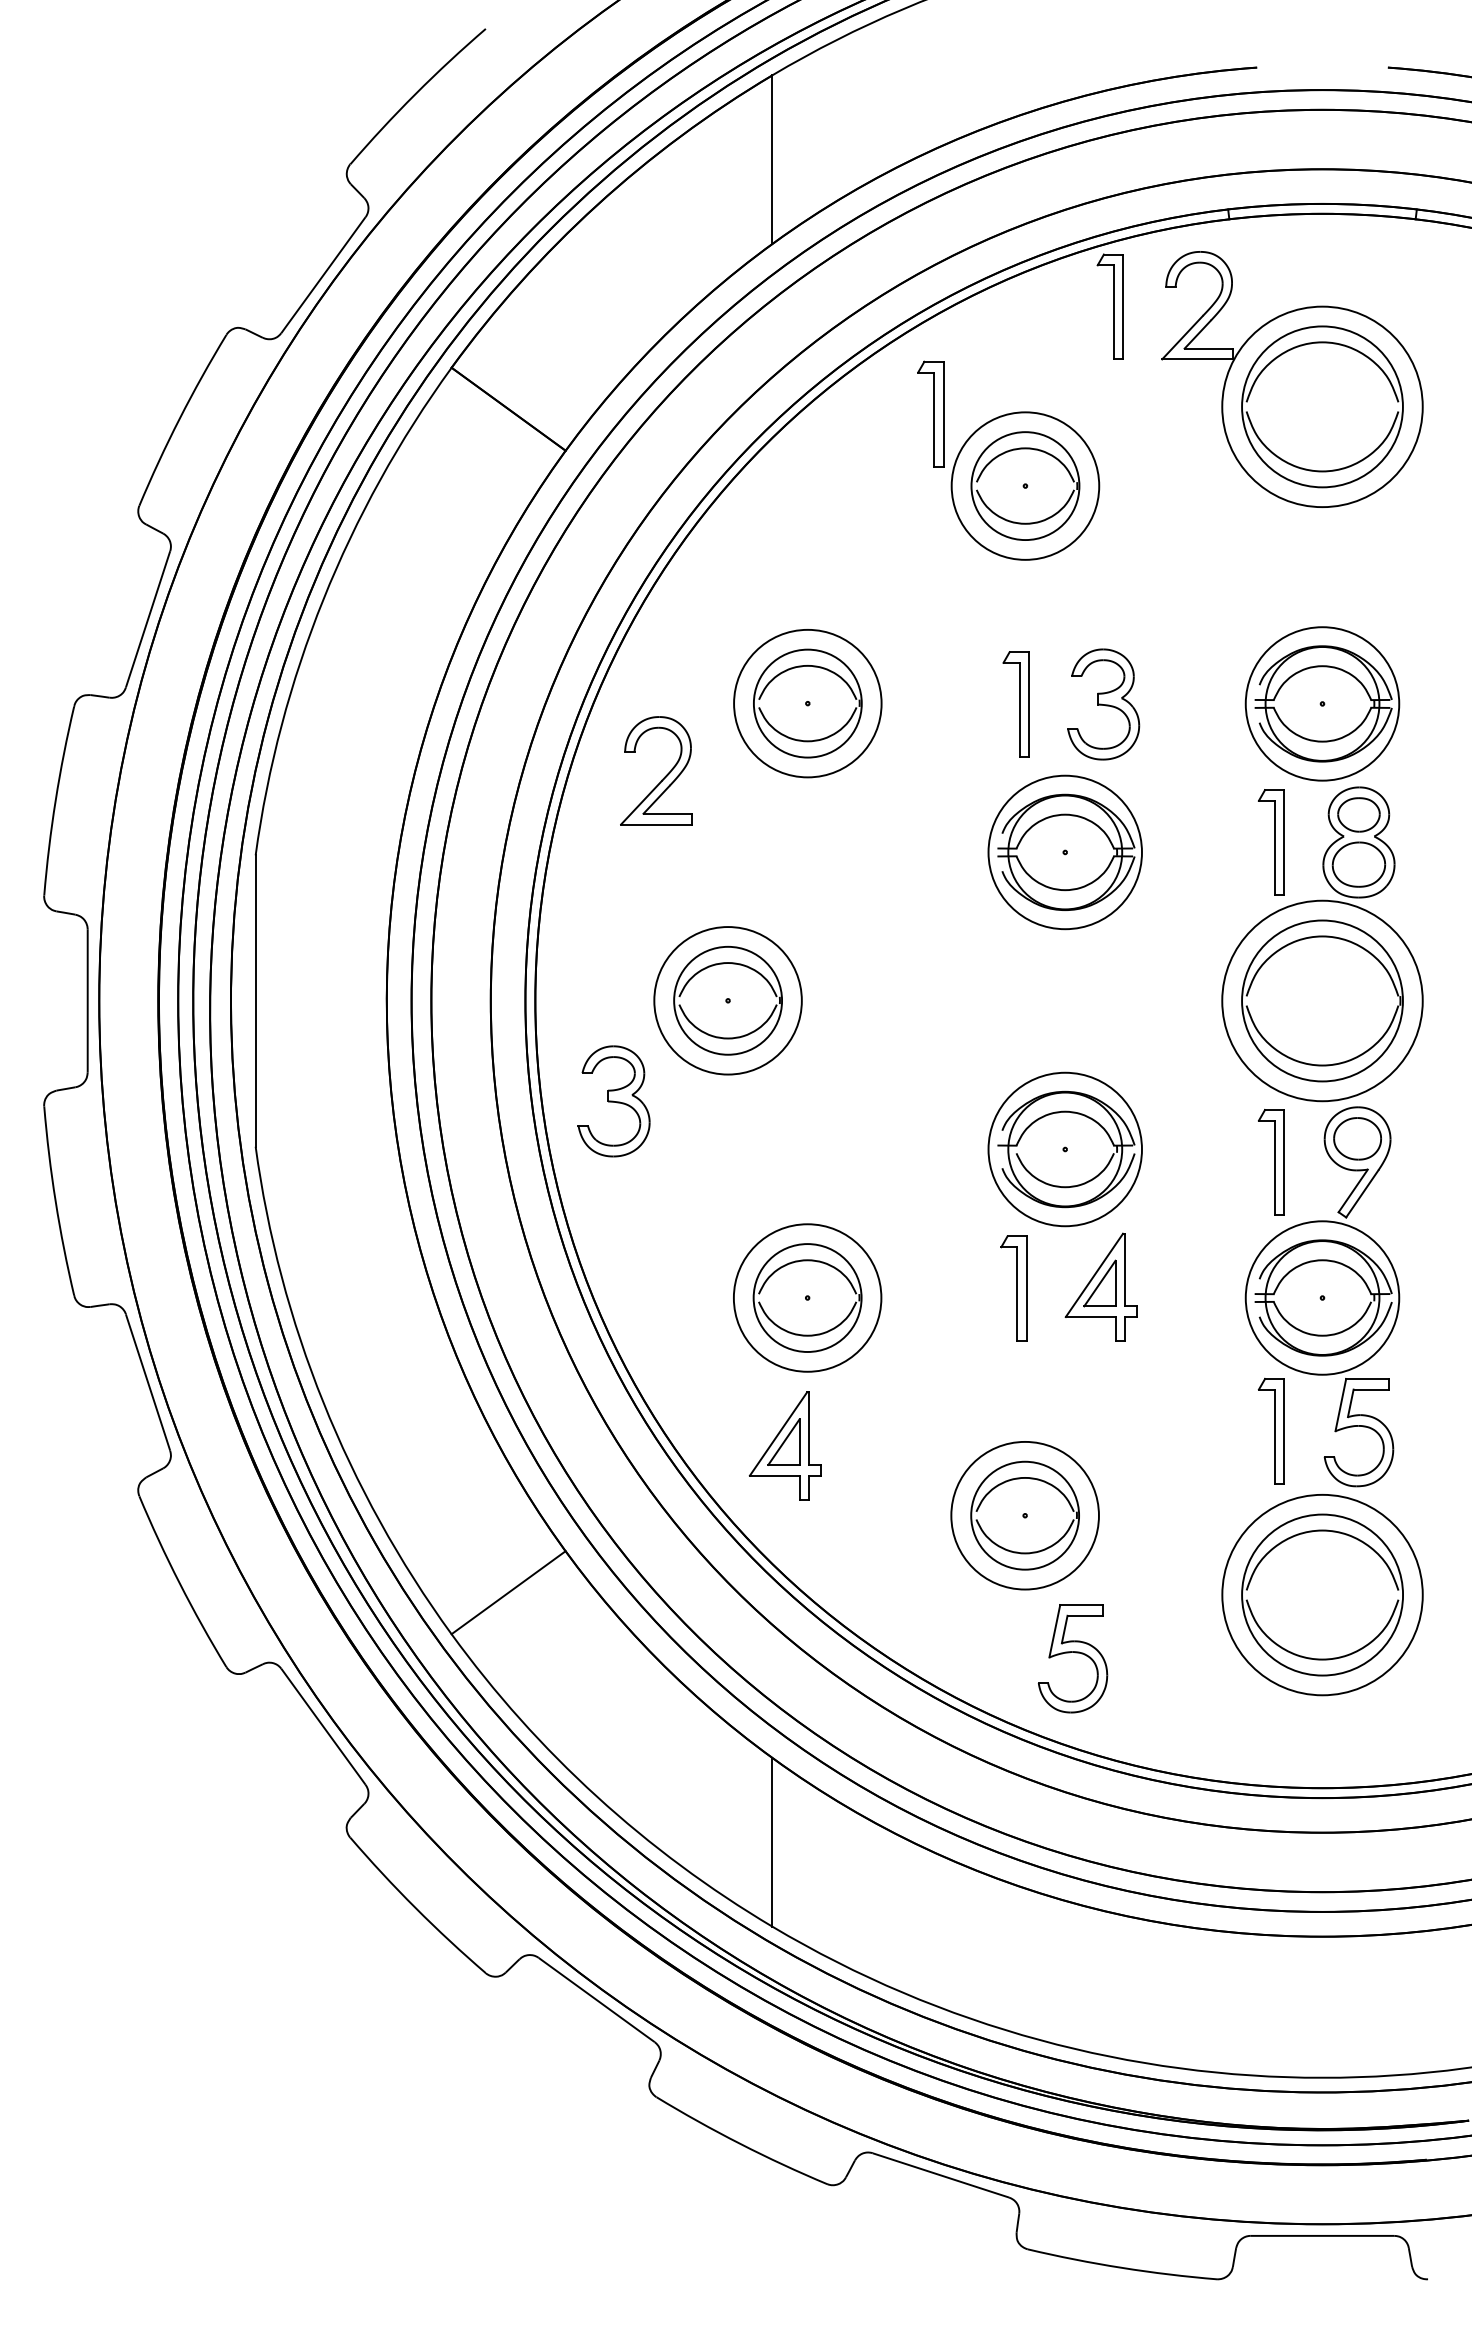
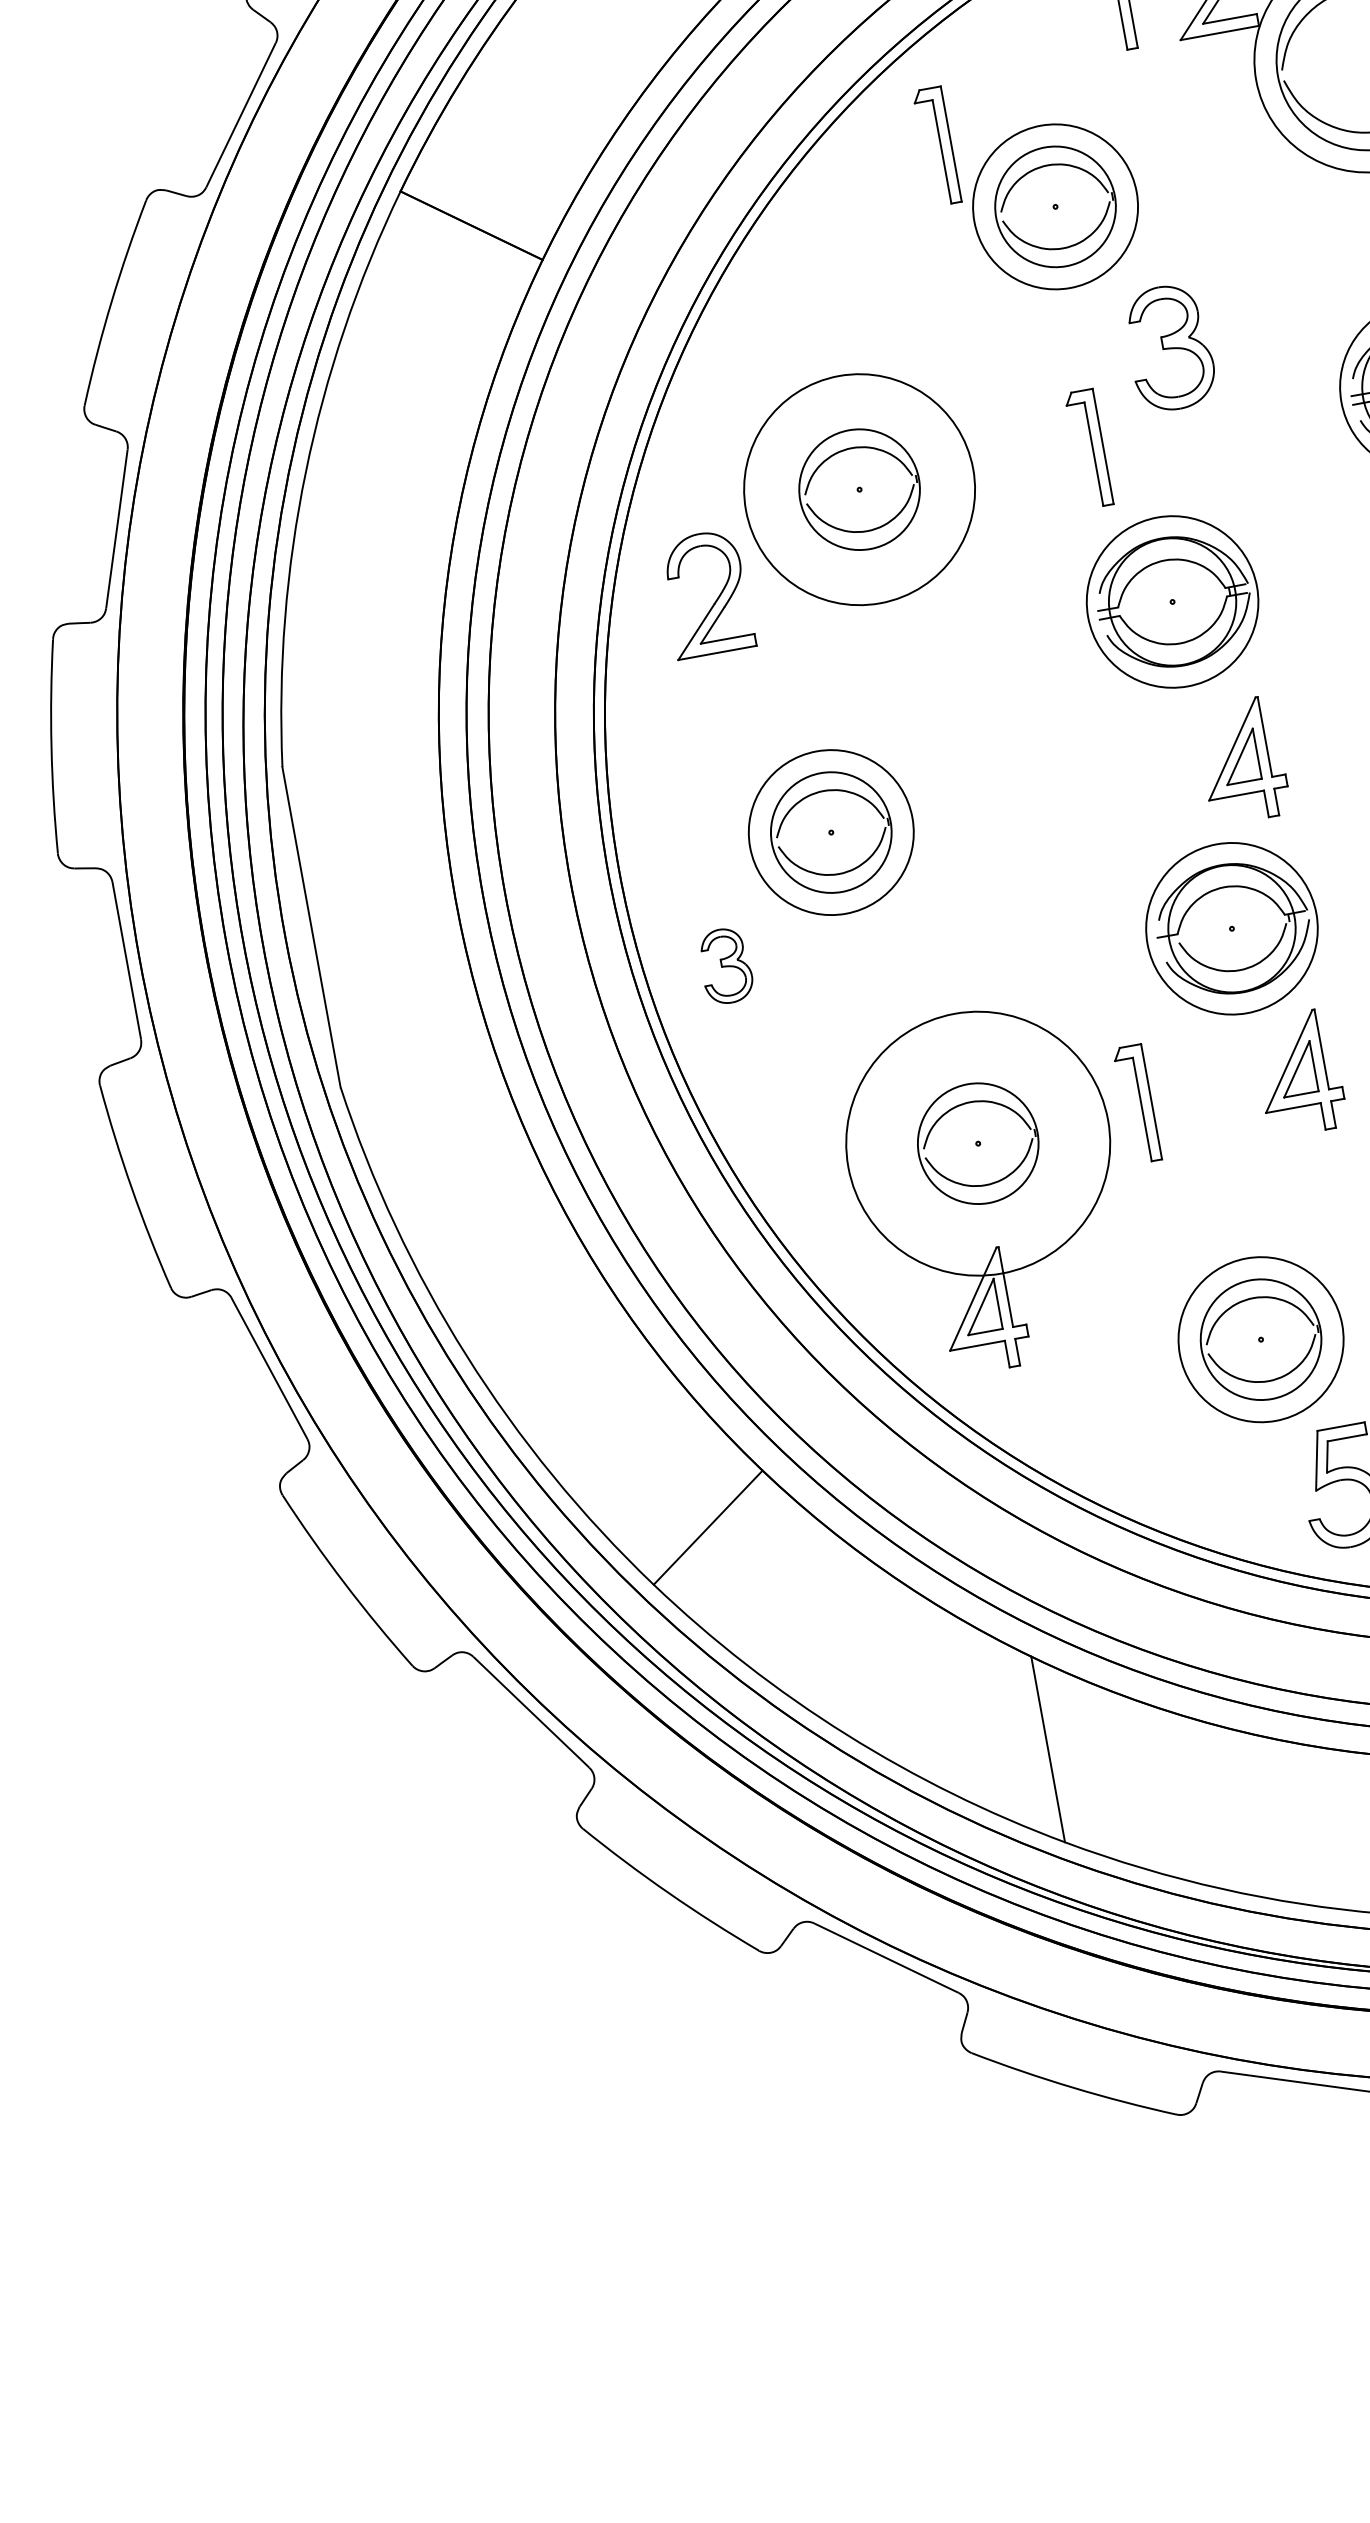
circle: (807, 703) -> (859, 489), size x1.4
part: (1103, 704) -> (1169, 347), moved
part: (1100, 1002) -> (1241, 760), added
part: (613, 1101) -> (725, 966), size x0.6
part: (1013, 1288) -> (1136, 1104), moved
circle: (807, 1297) -> (977, 1143), size x1.6

